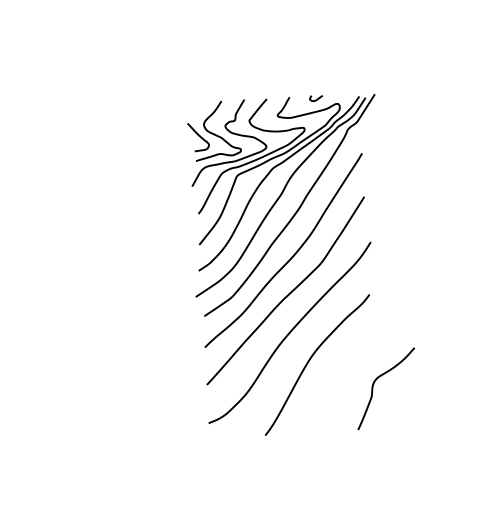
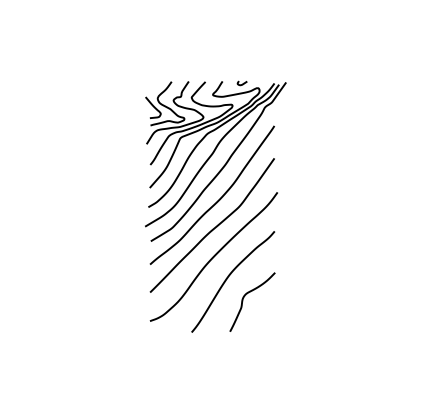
curve: (377, 380) -> (246, 295), moved

